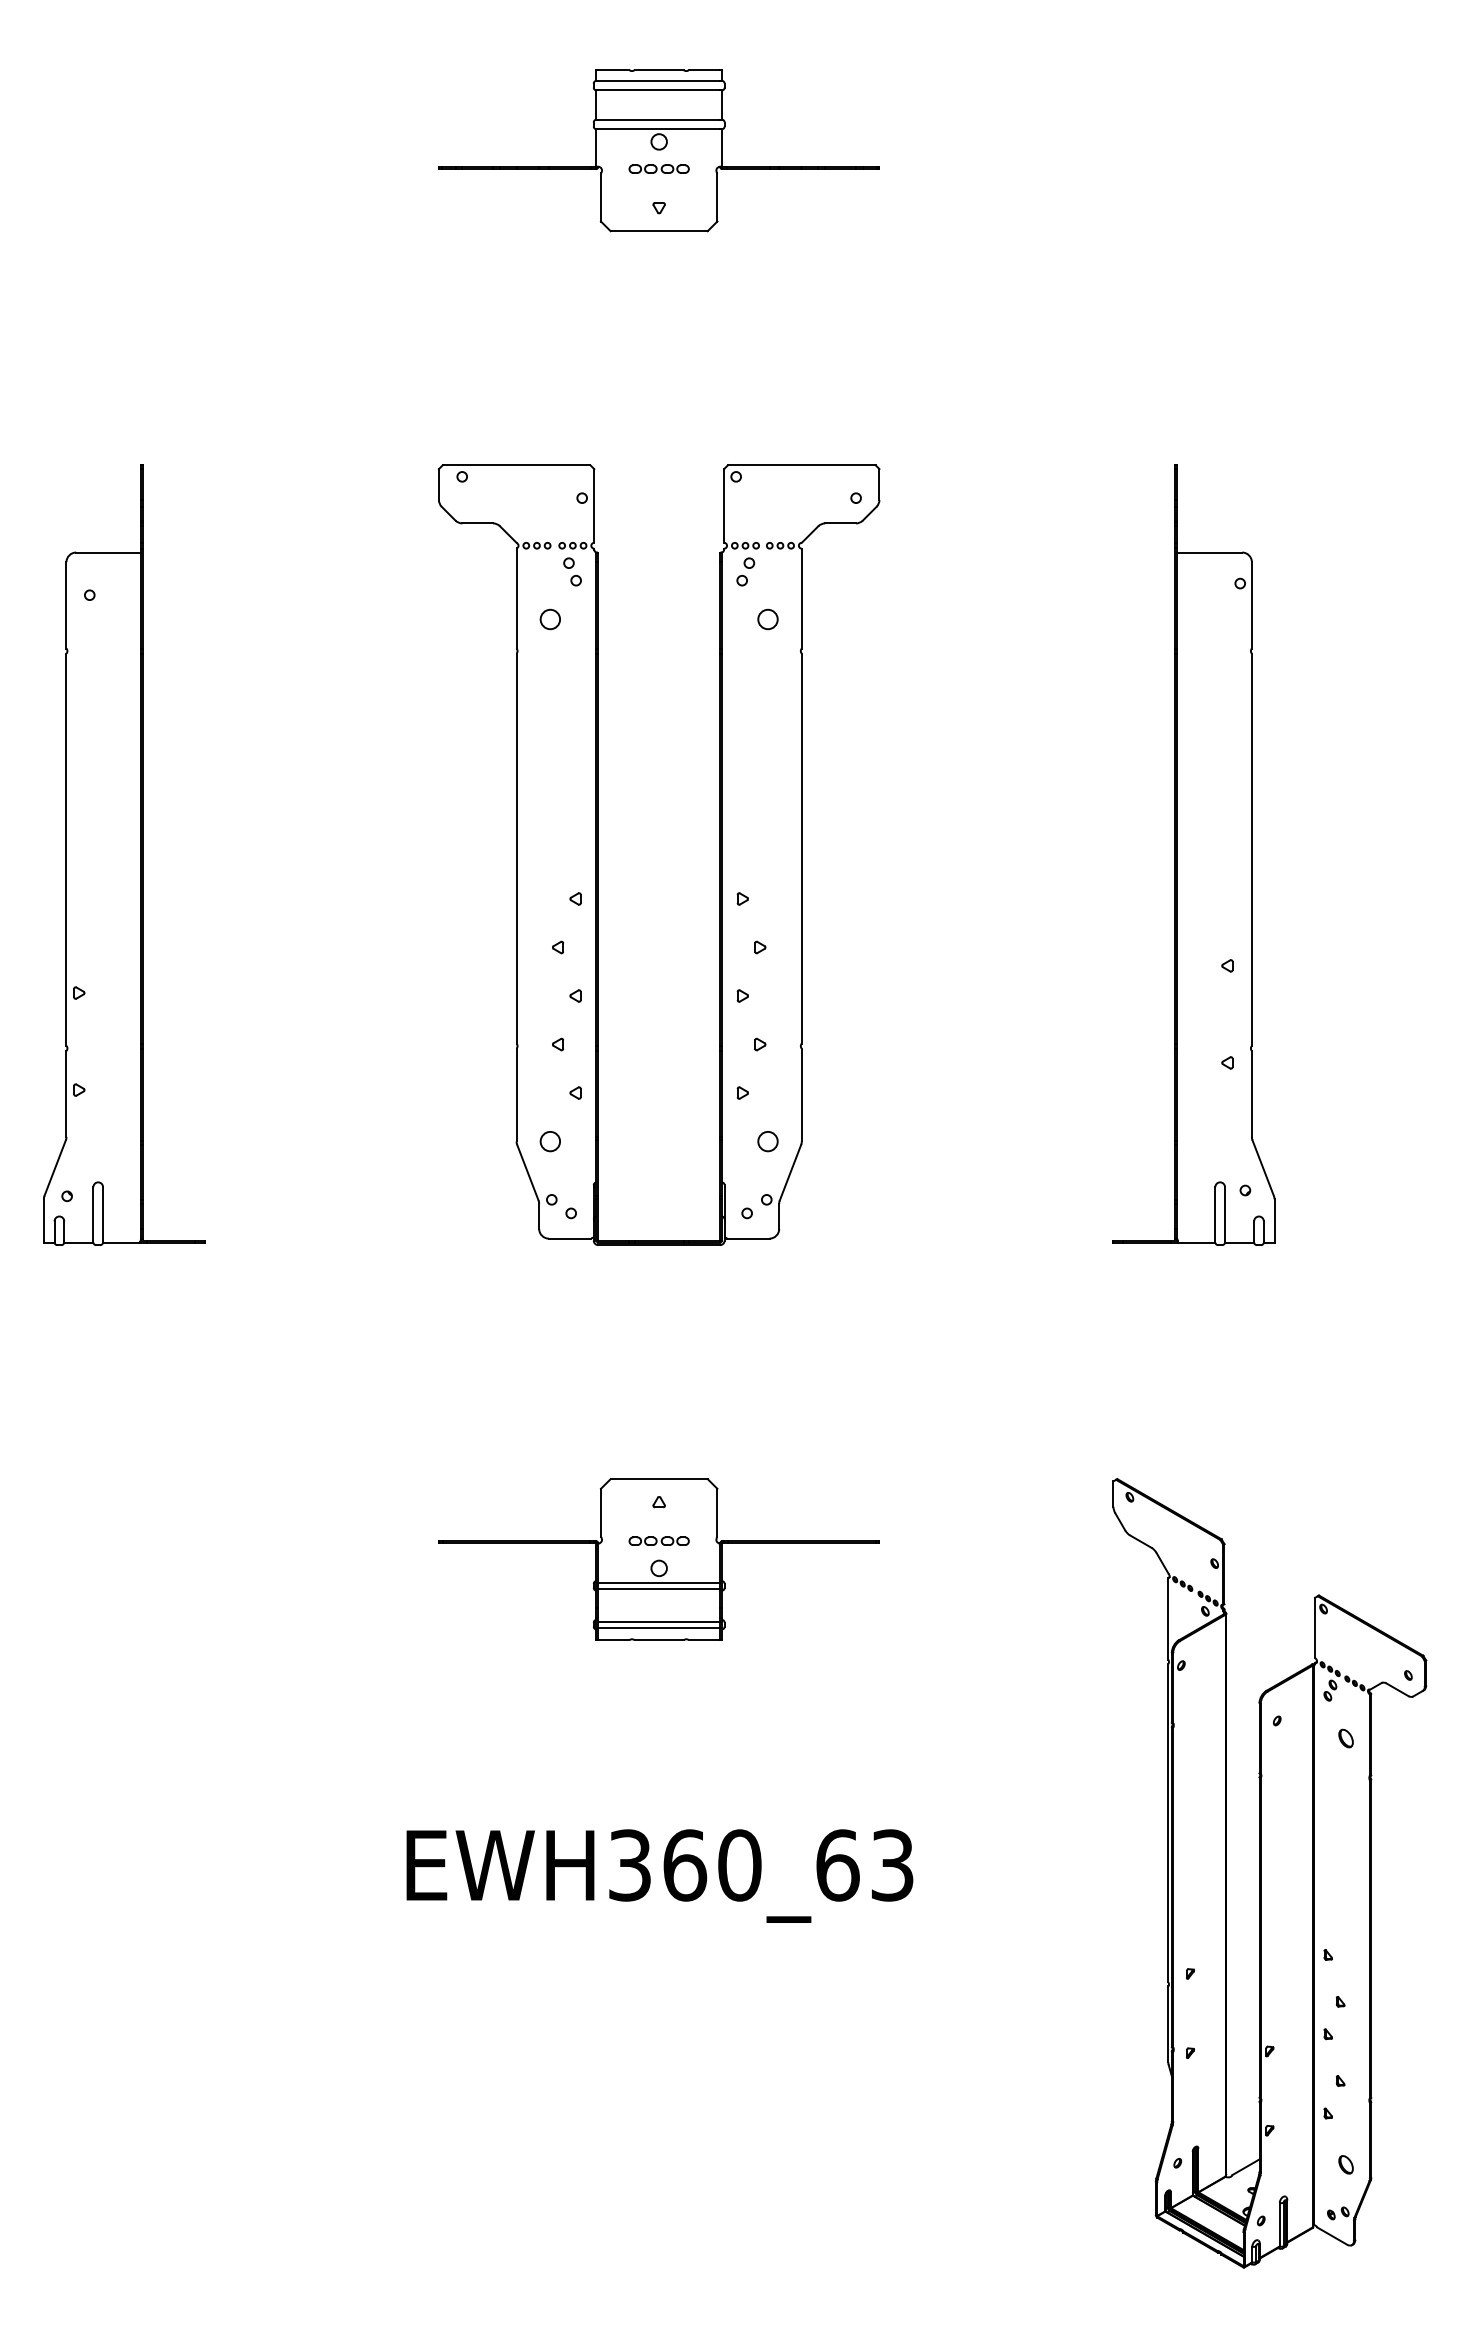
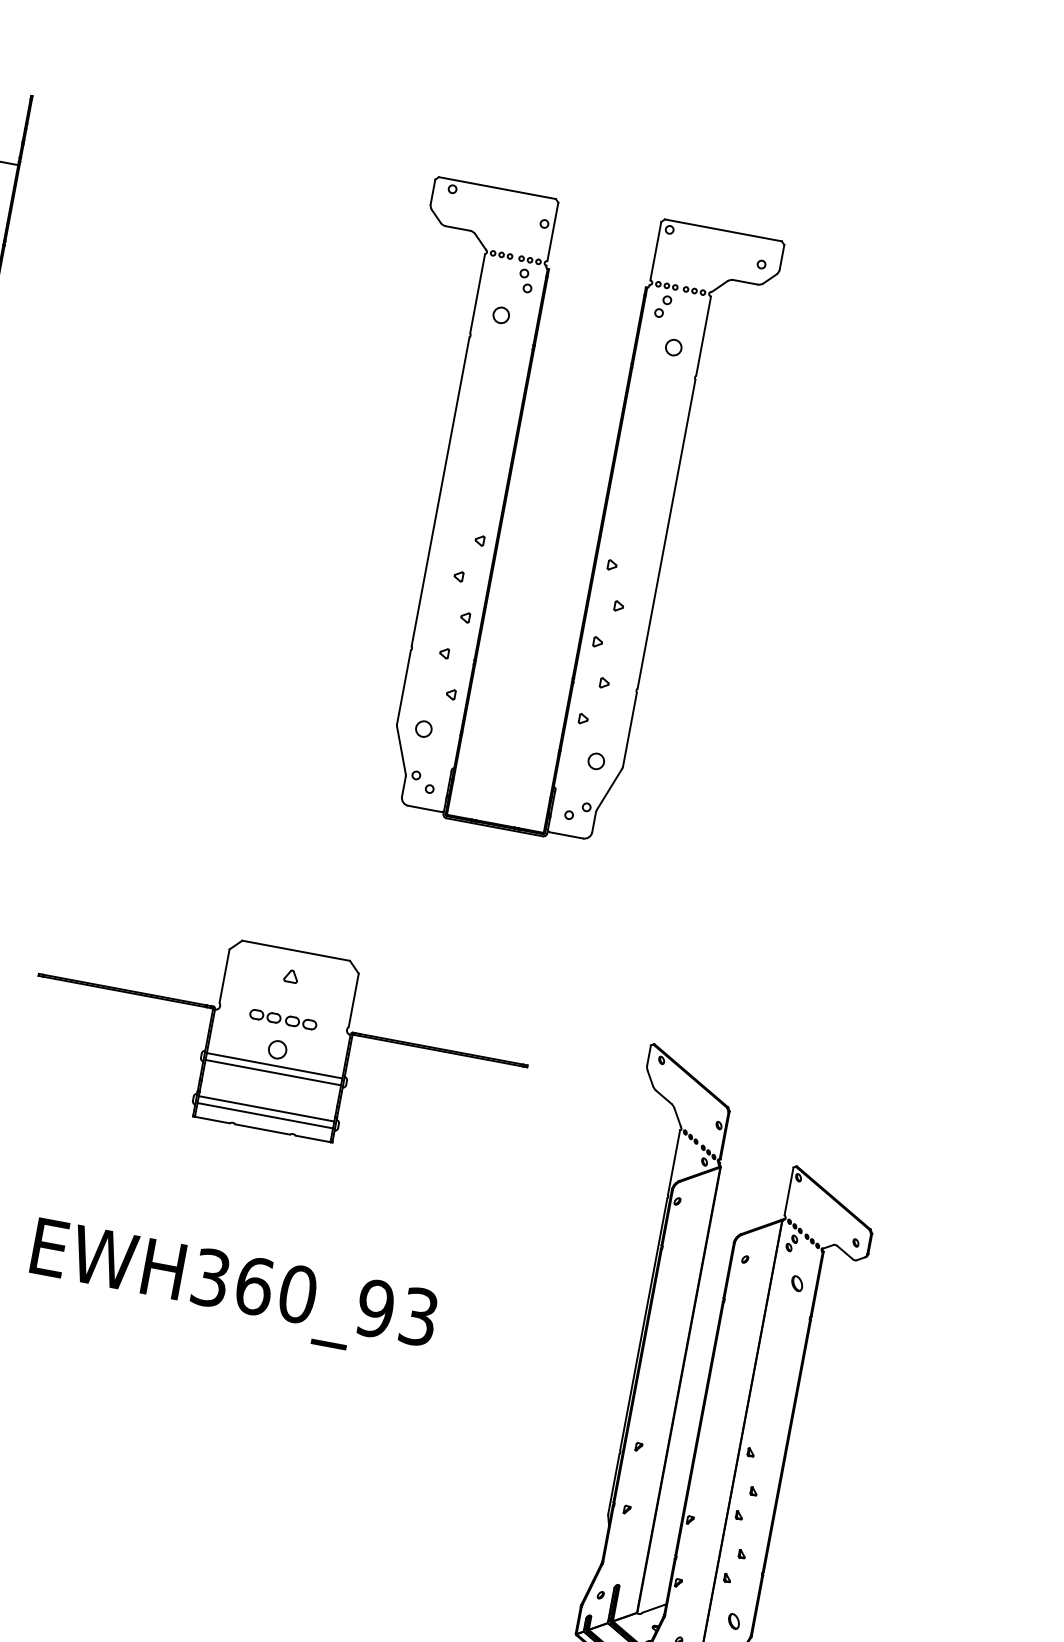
part: (719, 854) -> (600, 526), moved
part: (1193, 854) -> (807, 560), removed
part: (658, 1559) -> (278, 1039), size x1.4
text: (837, 1865) -> (375, 1308), EWH360_63 -> EWH360_93

